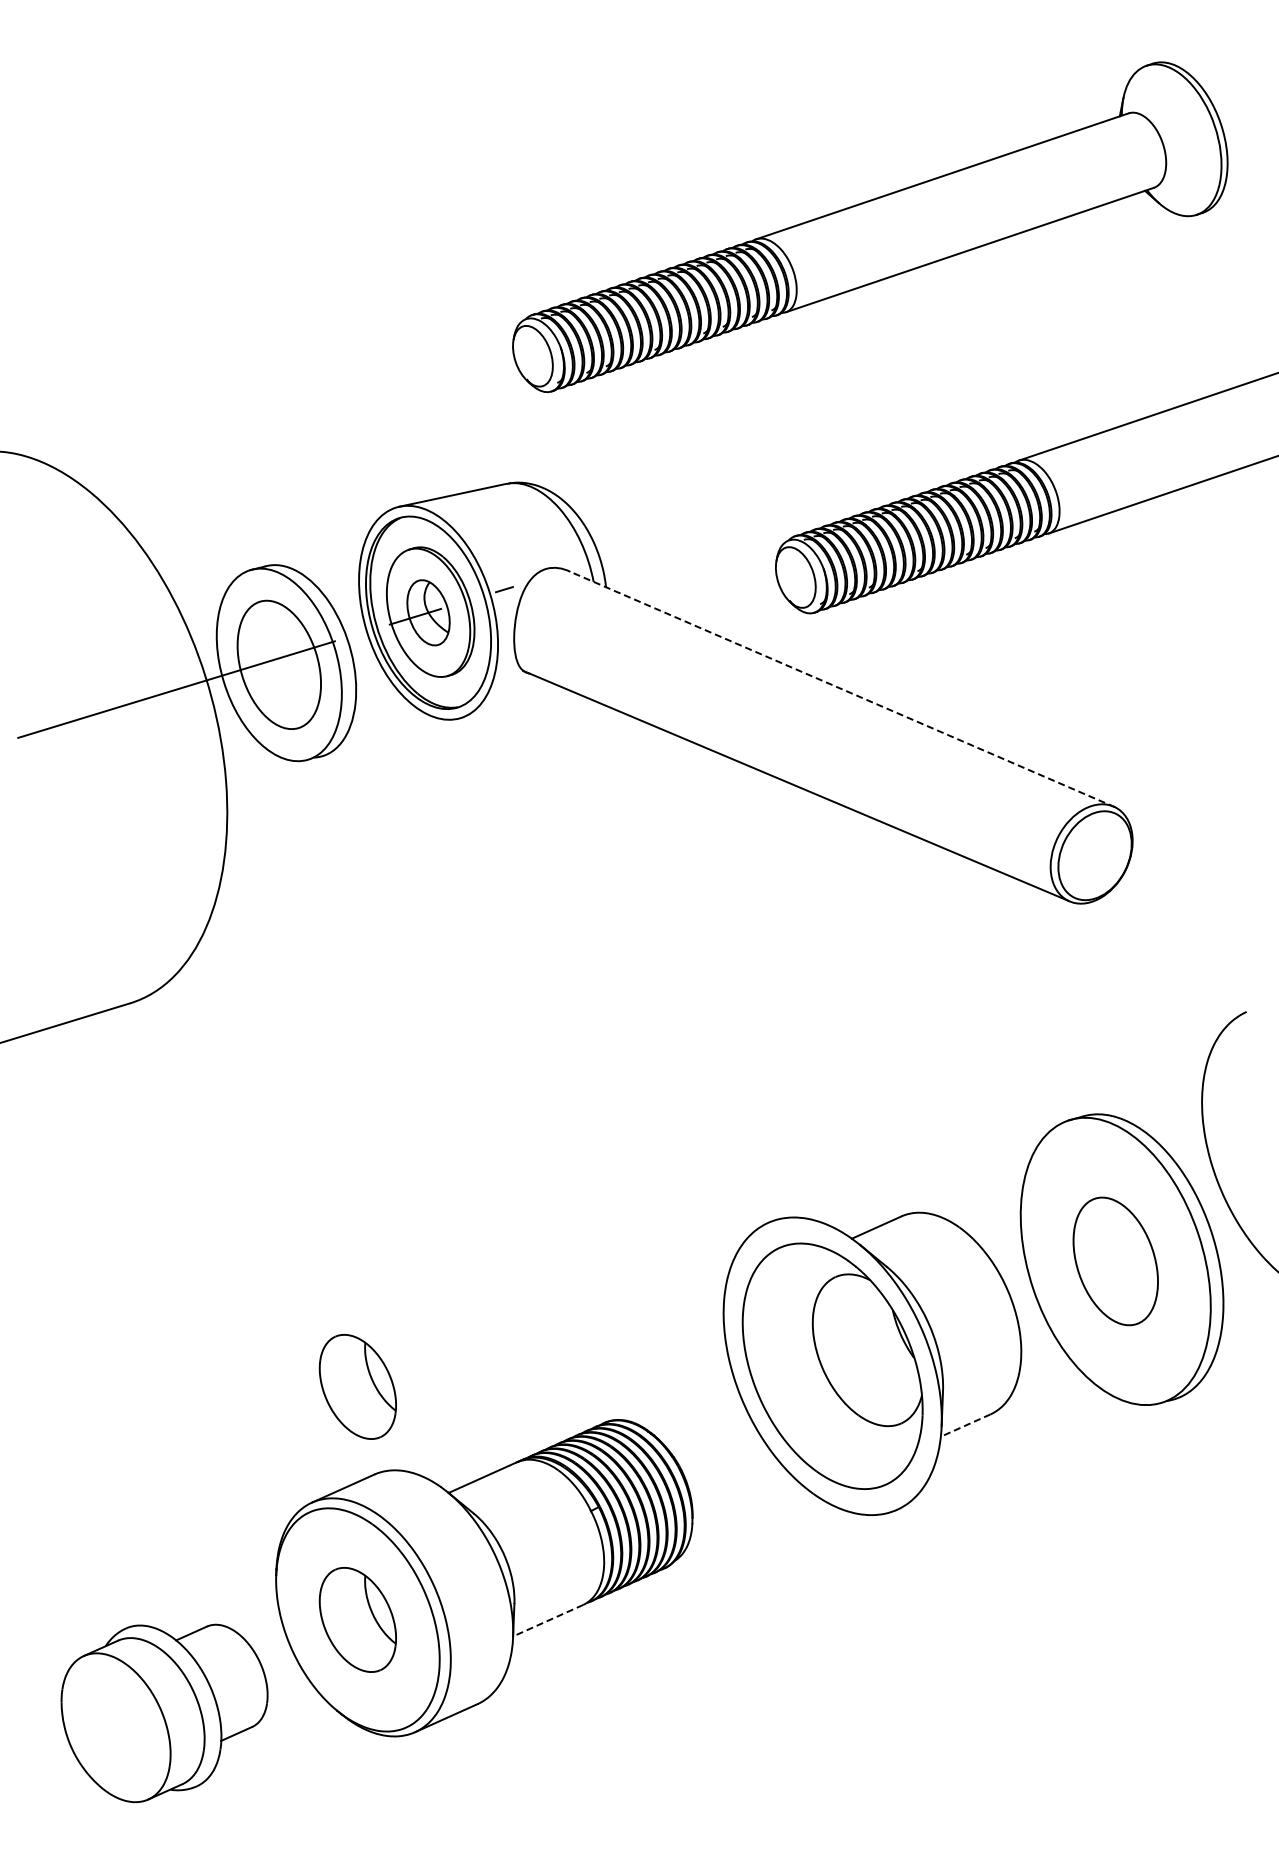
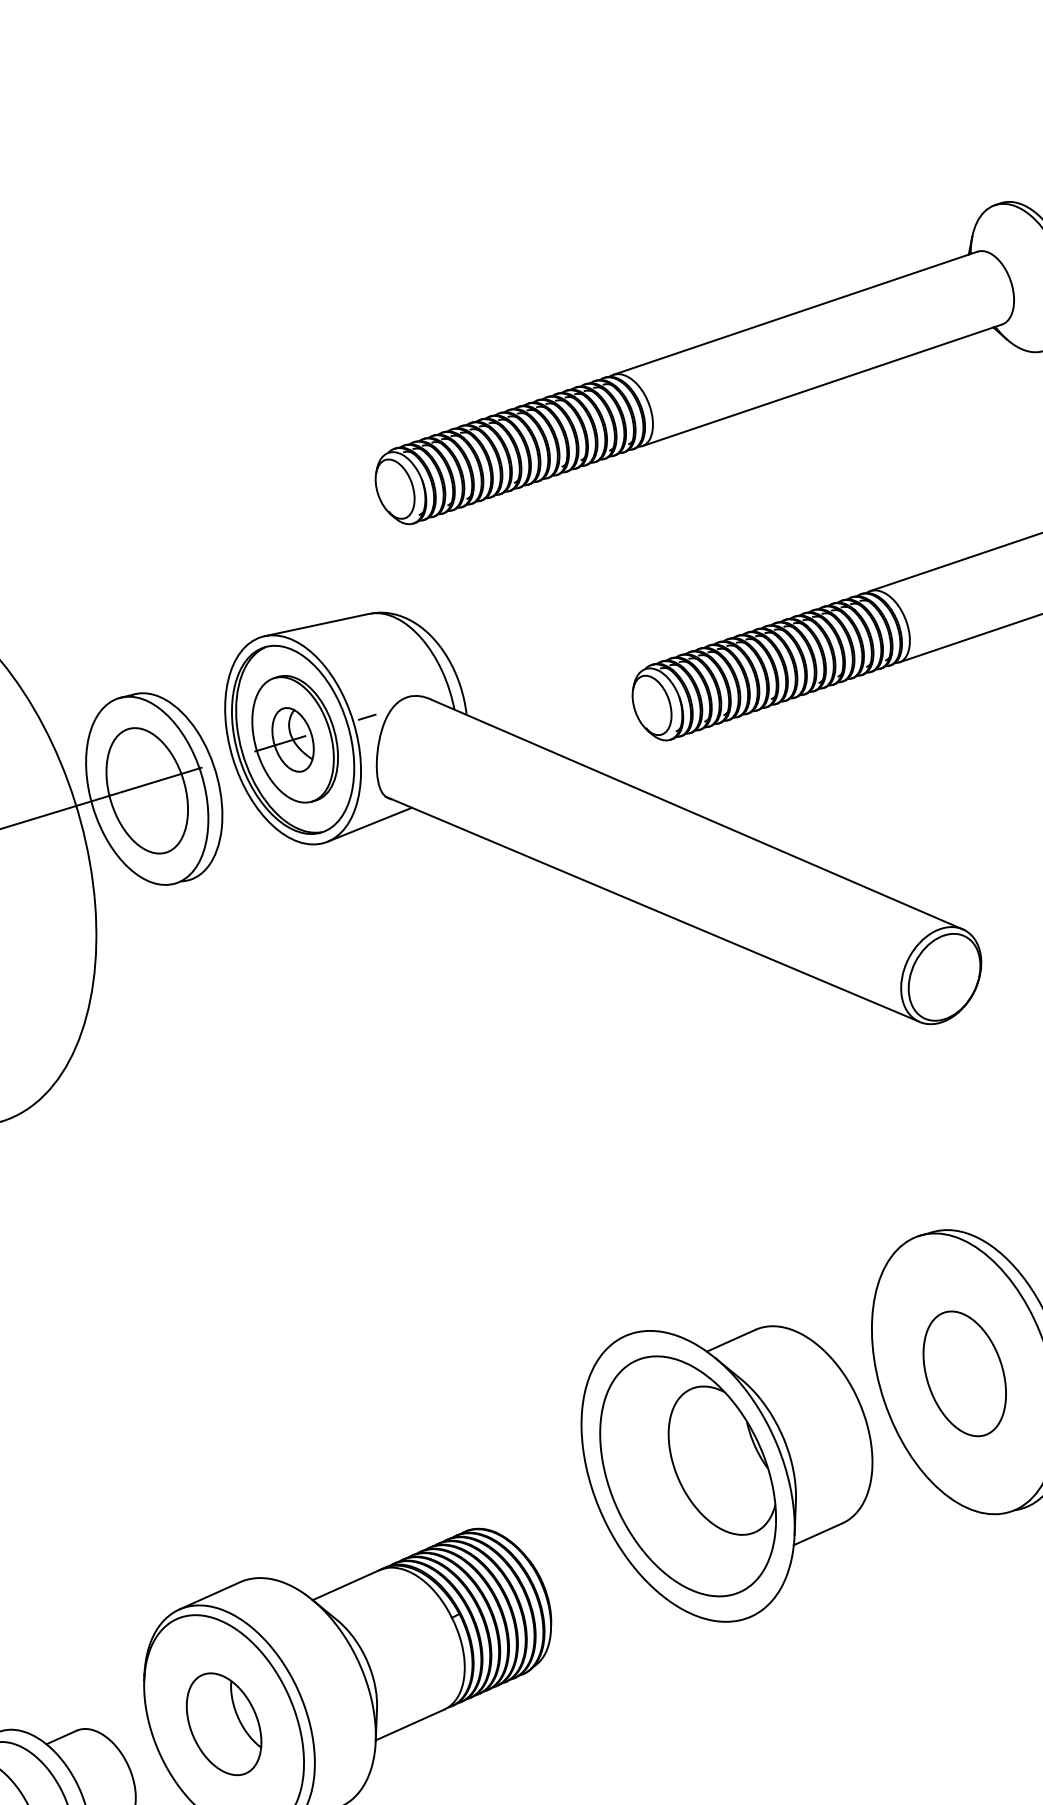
line: (842, 689) -> (697, 814), dashed -> solid
line: (506, 699) -> (369, 824), added
part: (357, 1386) -> (223, 1496), removed
line: (965, 1425) -> (817, 1534), dashed -> solid
line: (547, 1620) -> (409, 1724), dashed -> solid

